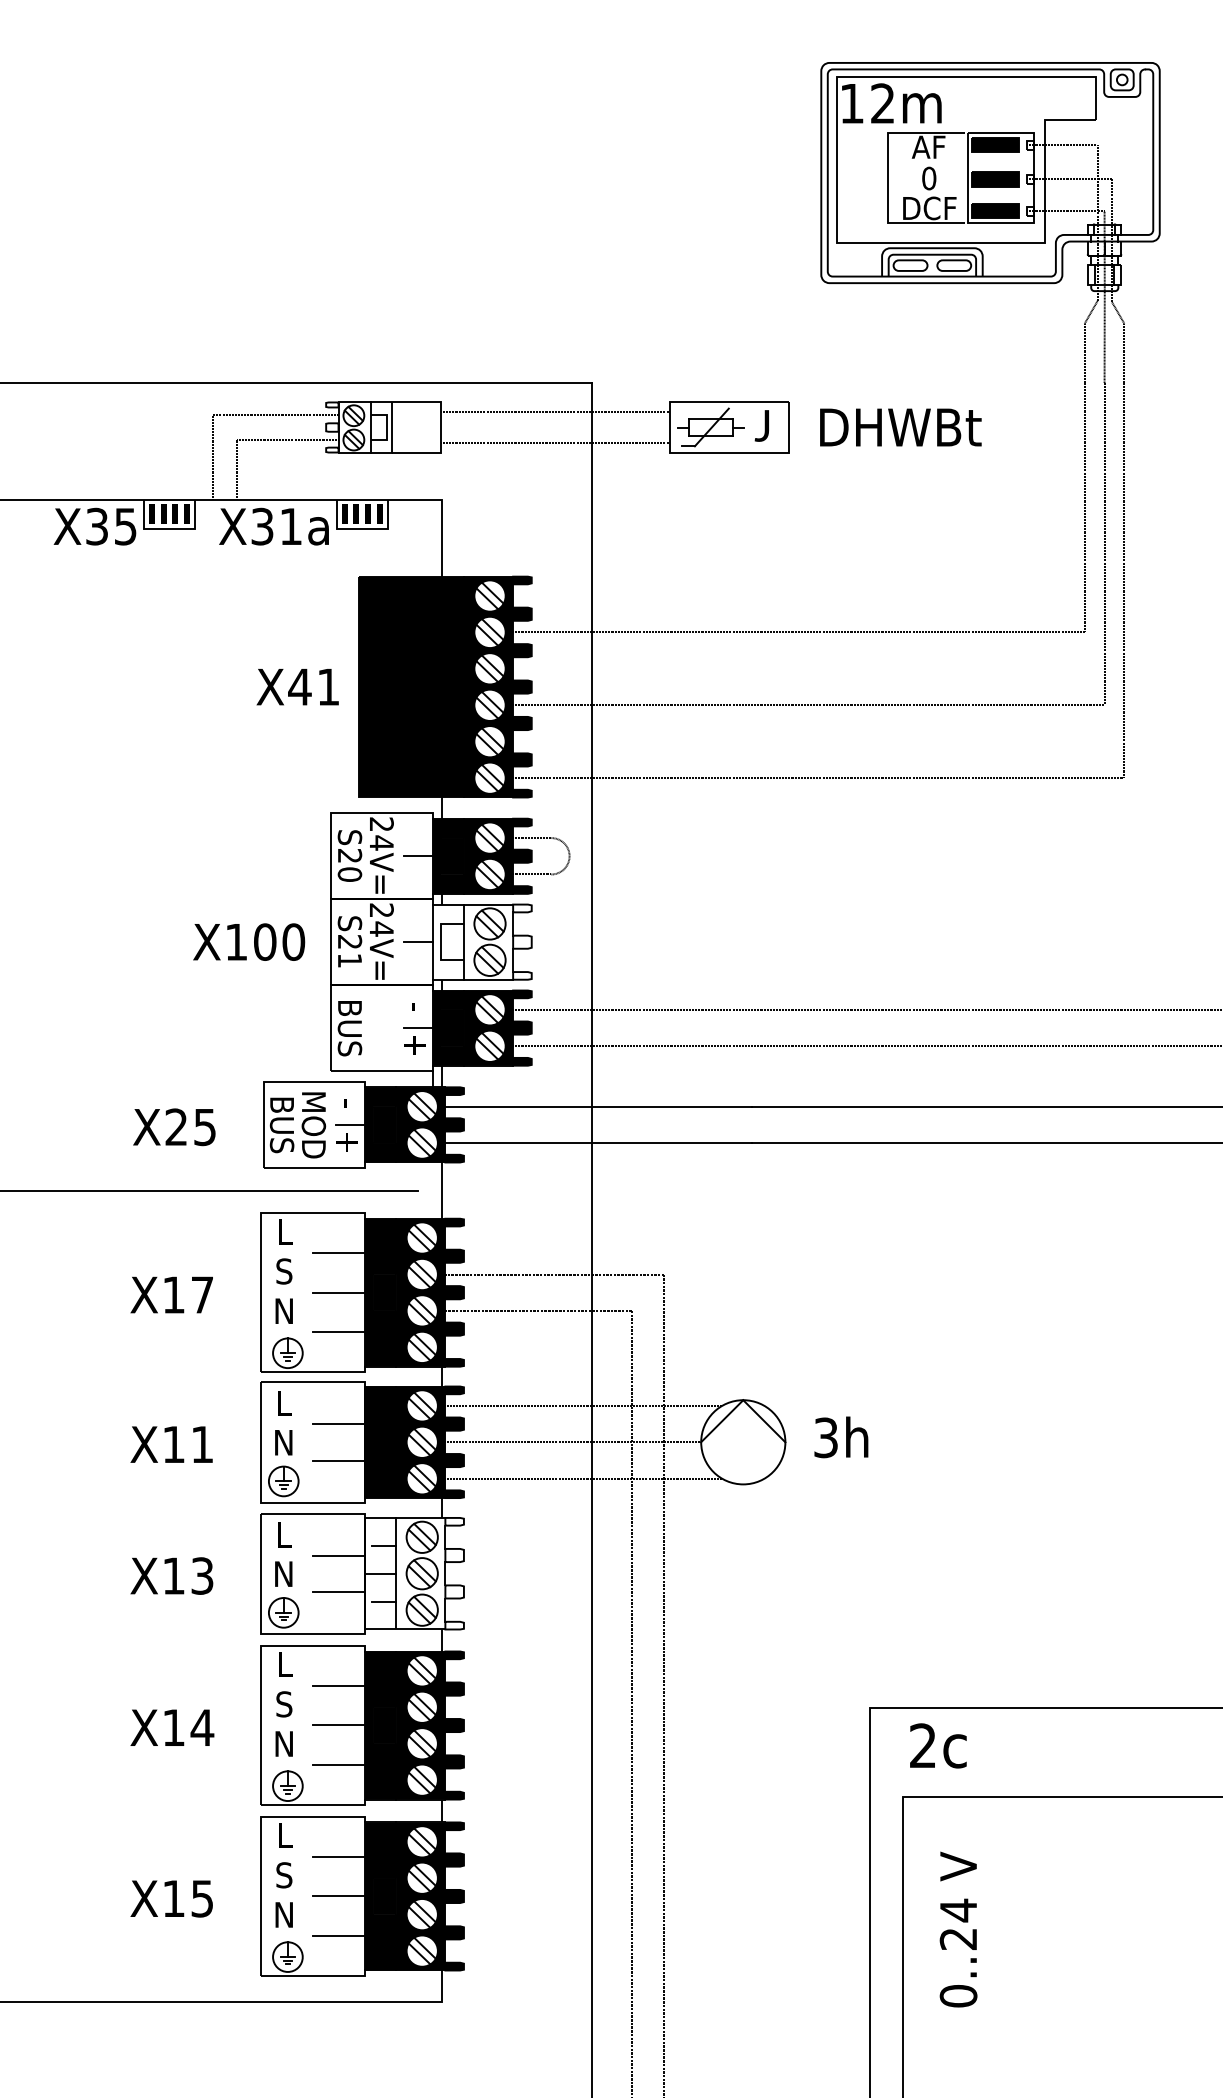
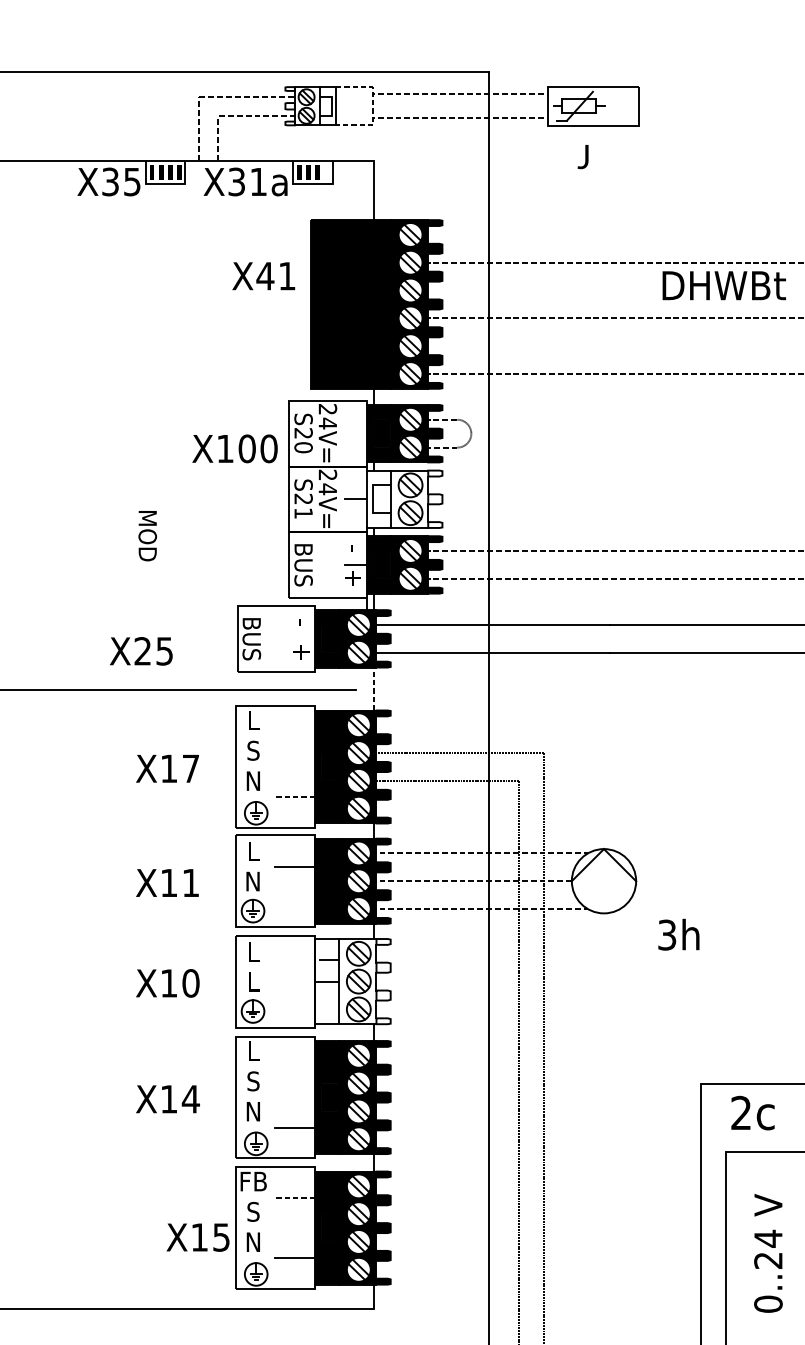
text: (761, 425) -> (582, 156), moved
line: (441, 427) -> (373, 106), solid -> dashed
text: (900, 427) -> (724, 285), moved
fill: (380, 514) -> (326, 172), removed
text: (297, 687) -> (263, 276), moved
line: (417, 856) -> (355, 433), removed
text: (249, 941) -> (235, 448), moved
line: (350, 1124) -> (304, 638), removed
text: (313, 1125) -> (147, 536), moved
text: (174, 1127) -> (141, 651), moved
line: (441, 1190) -> (373, 688), solid -> dashed
line: (338, 1252) -> (294, 736), removed
line: (338, 1292) -> (294, 766), removed
line: (338, 1332) -> (294, 797), solid -> dashed
text: (841, 1437) -> (679, 934), moved
line: (338, 1460) -> (294, 895), removed
line: (338, 1555) -> (294, 967), removed
text: (283, 1573) -> (252, 981), N -> L
text: (202, 1575) -> (191, 982), X13 -> X10
line: (338, 1591) -> (294, 995), removed
line: (383, 1601) -> (329, 1002), removed
line: (338, 1685) -> (294, 1066), removed
line: (338, 1725) -> (294, 1097), removed
text: (284, 1835) -> (253, 1181), L -> FB
line: (338, 1856) -> (294, 1197), solid -> dashed
line: (338, 1896) -> (294, 1228), removed
text: (171, 1898) -> (197, 1237), moved

